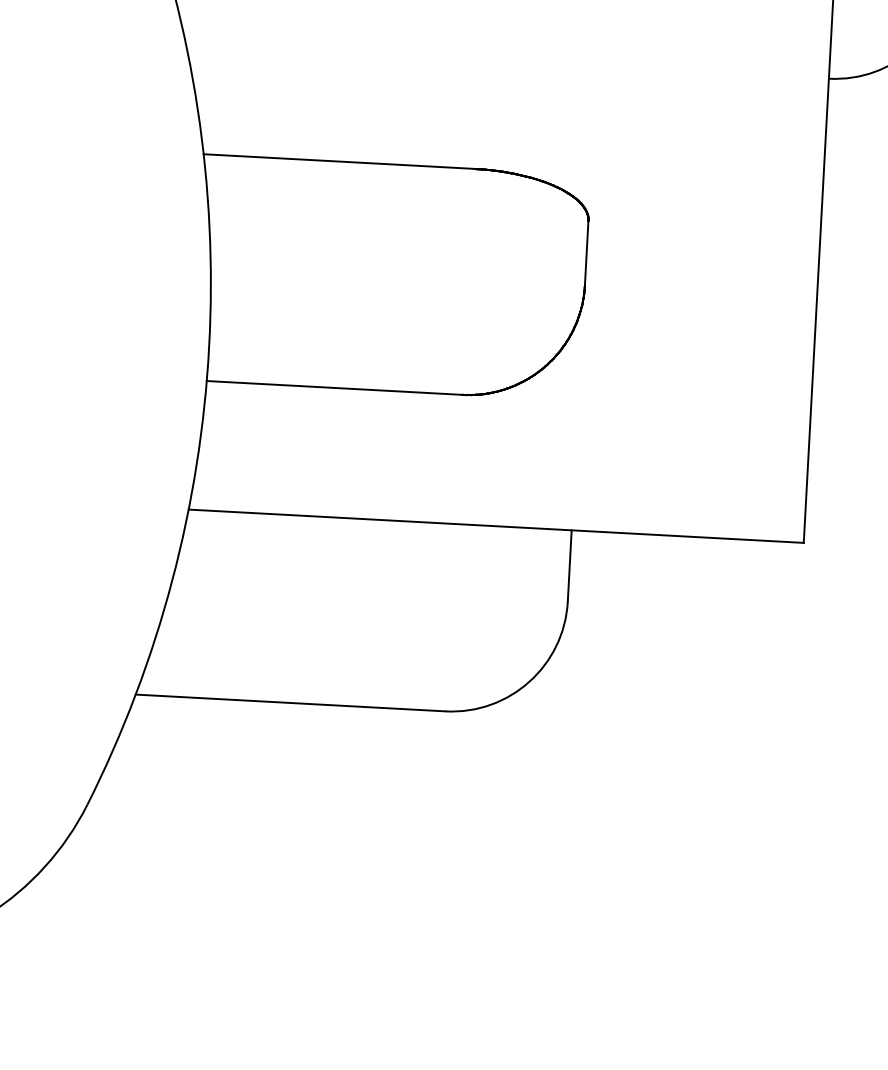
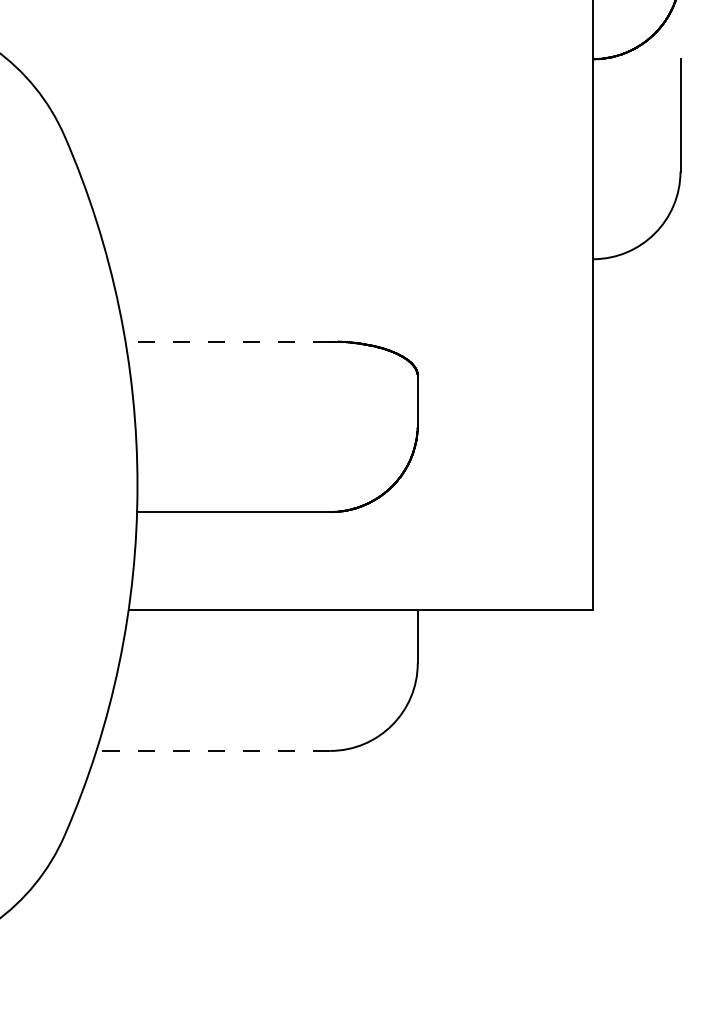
line: (338, 161) -> (227, 341), solid -> dashed
line: (290, 702) -> (213, 750), solid -> dashed

